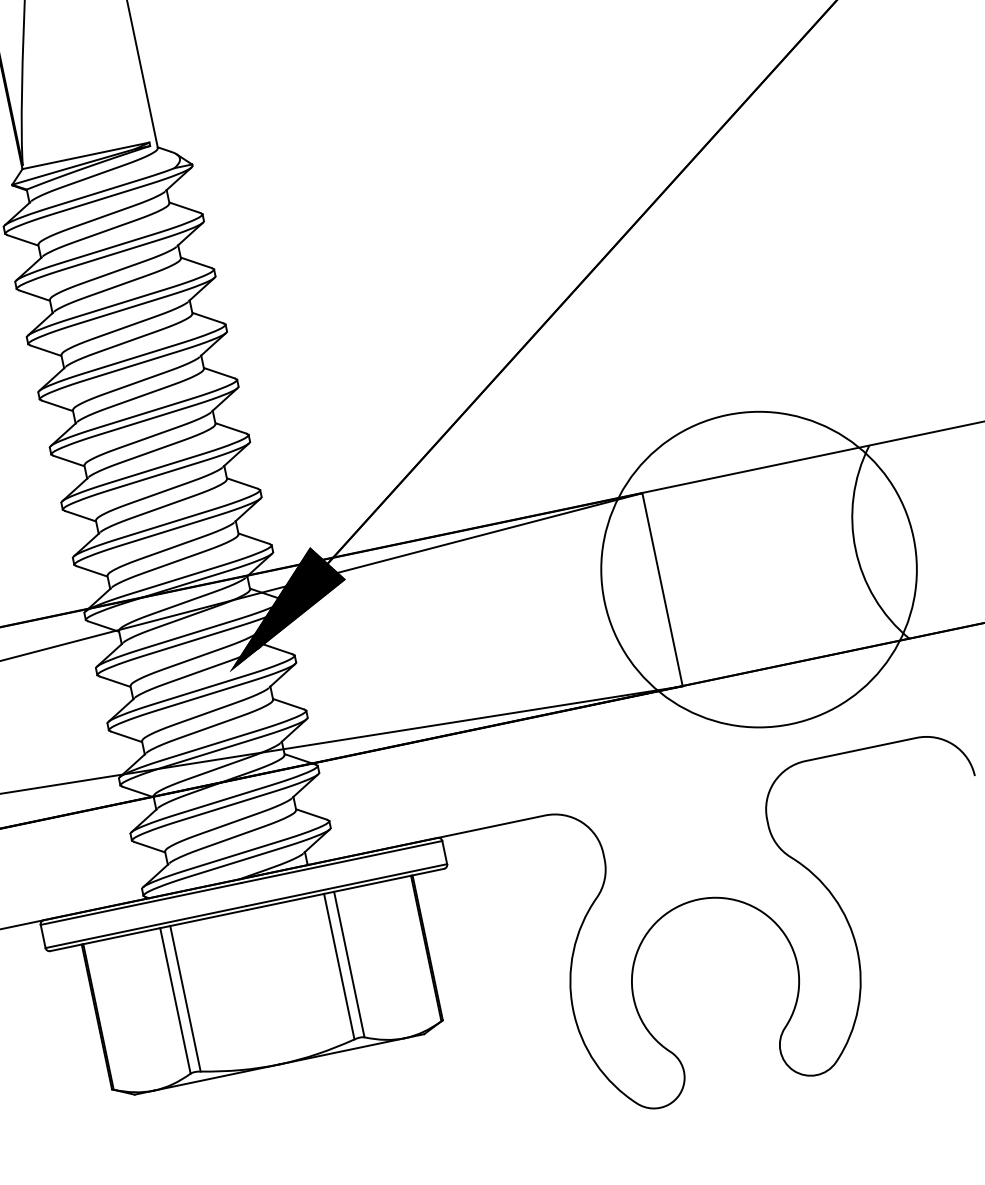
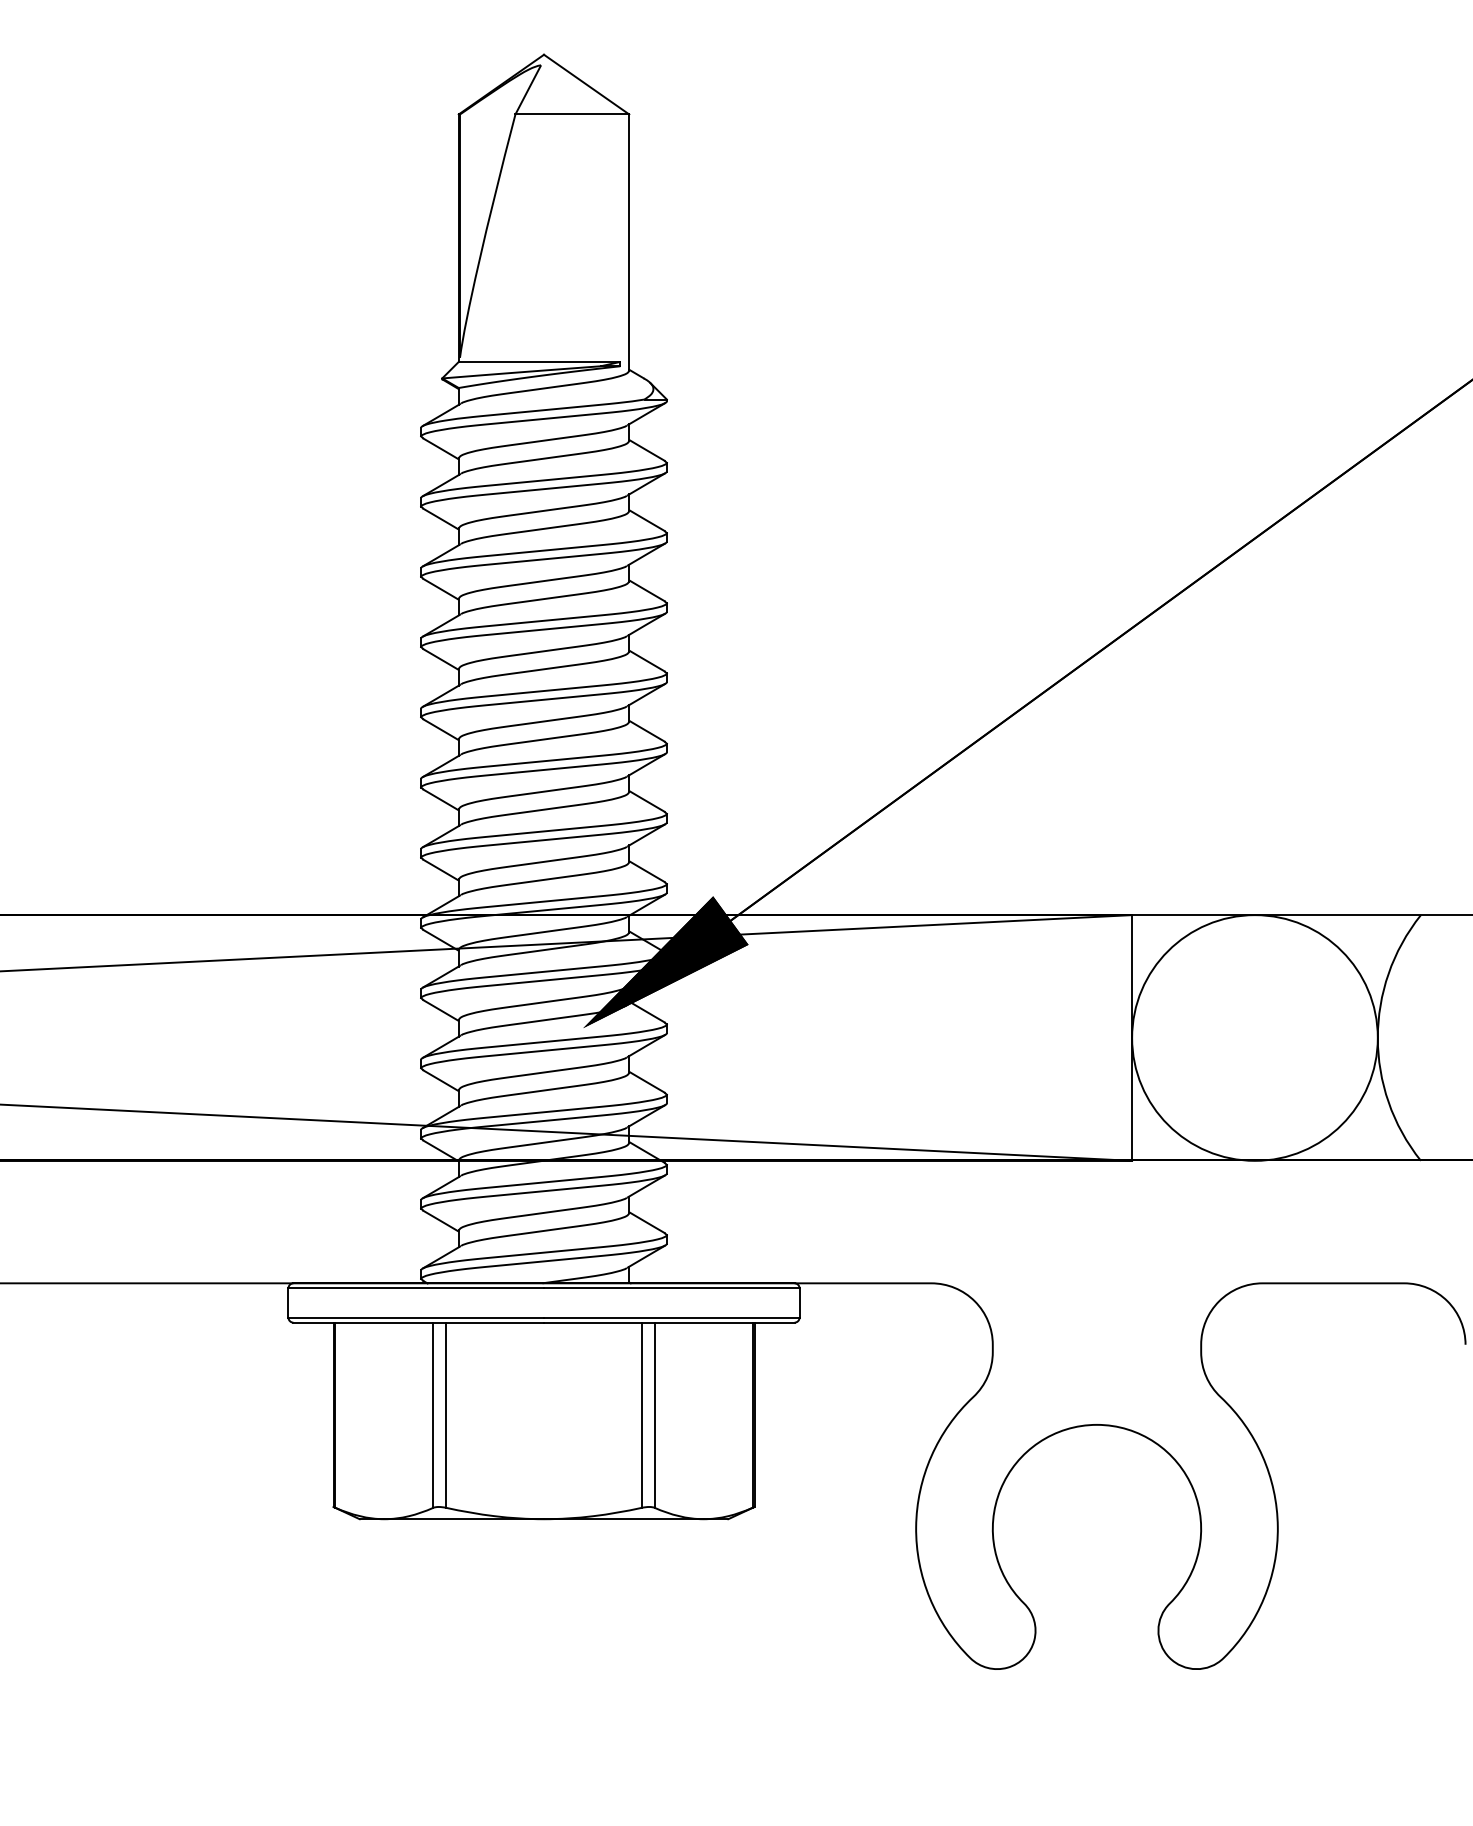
circle: (758, 569) -> (1254, 1037), size x0.62

